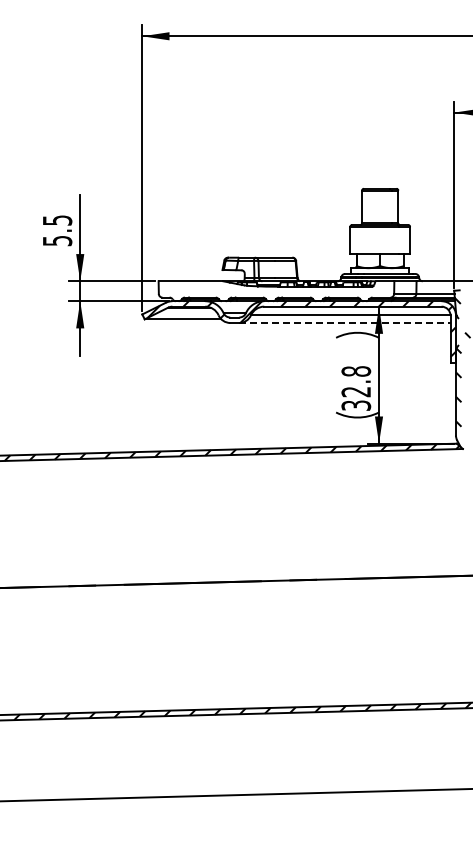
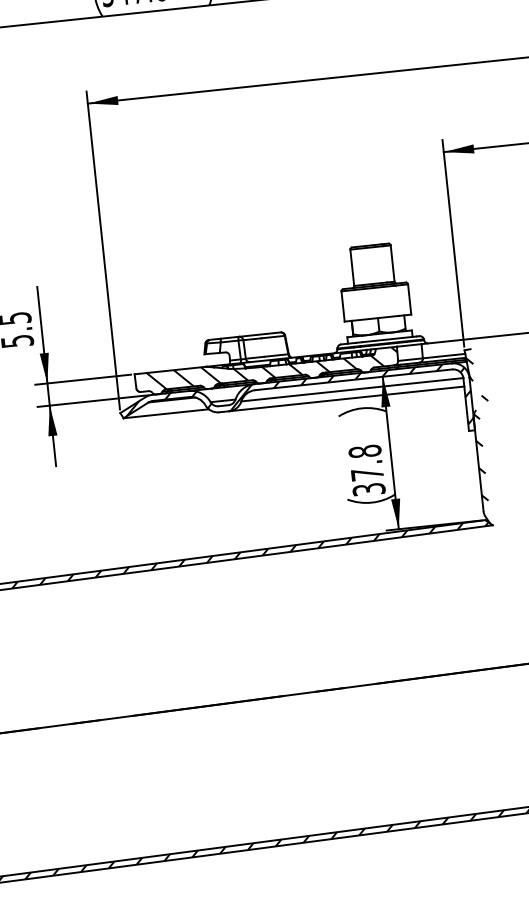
hatch: (276, 289) -> (266, 369), added
line: (344, 322) -> (346, 398), dashed -> solid
text: (355, 392) -> (366, 475), 32.8 -> 37.8

